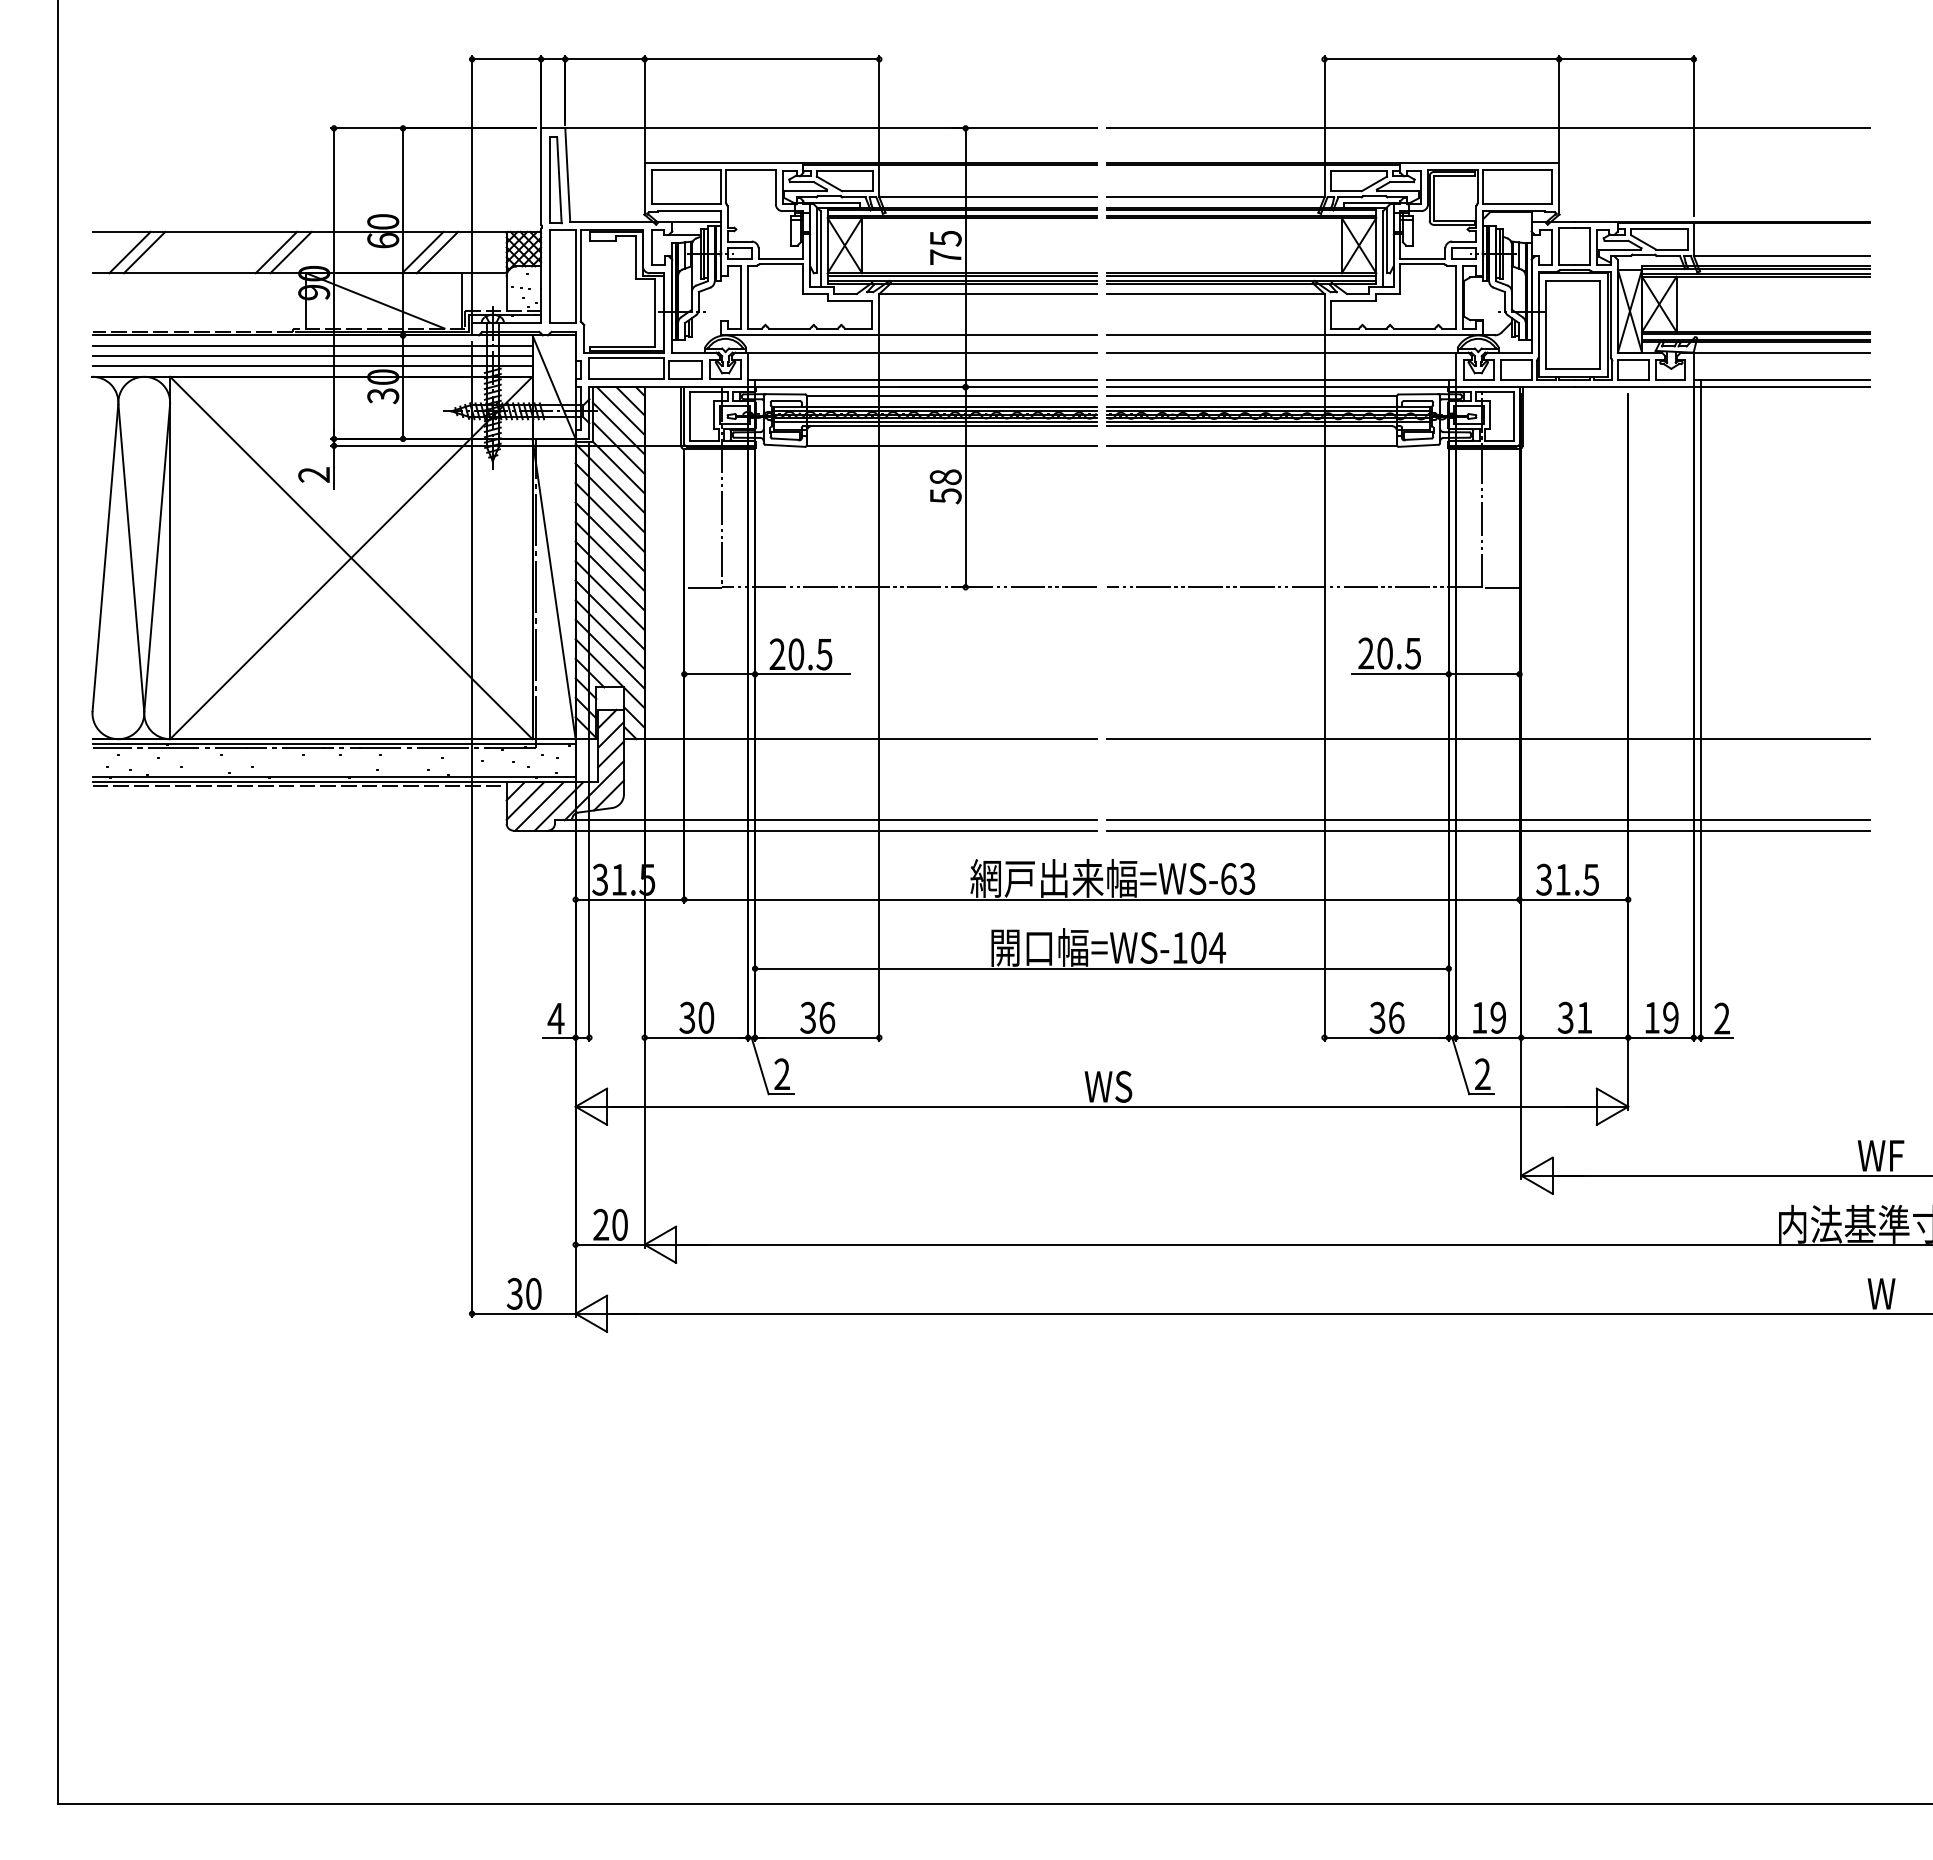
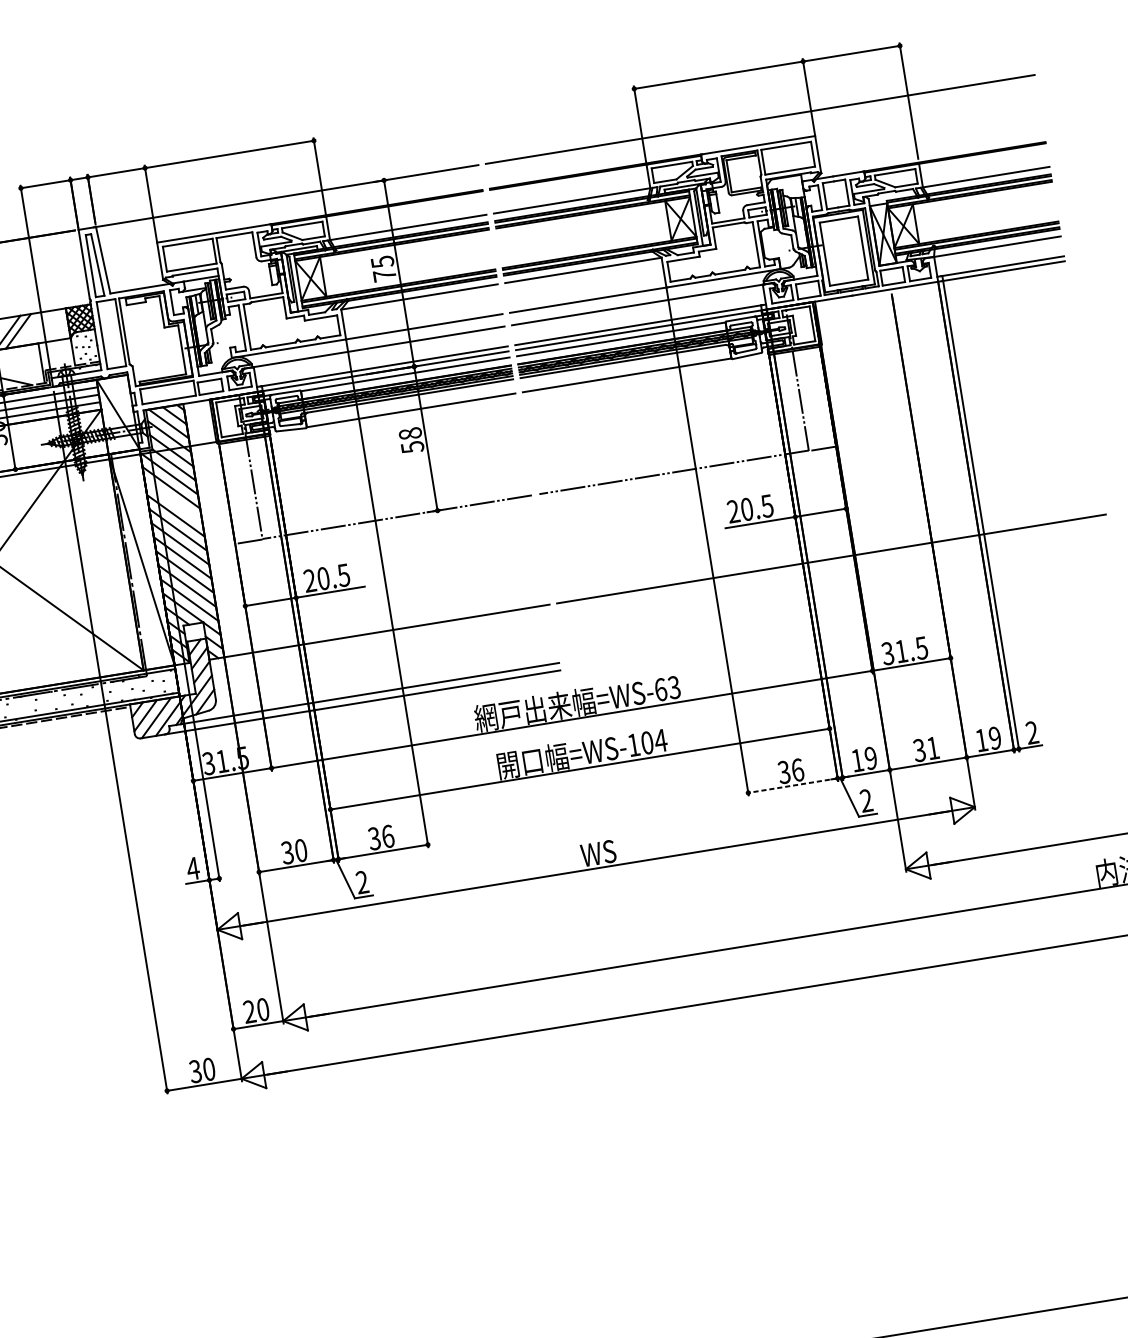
line: (609, 517) -> (173, 501), removed
line: (1488, 820) -> (840, 617), removed
line: (1488, 830) -> (842, 624), removed
line: (1386, 1037) -> (792, 785), solid -> dashed

